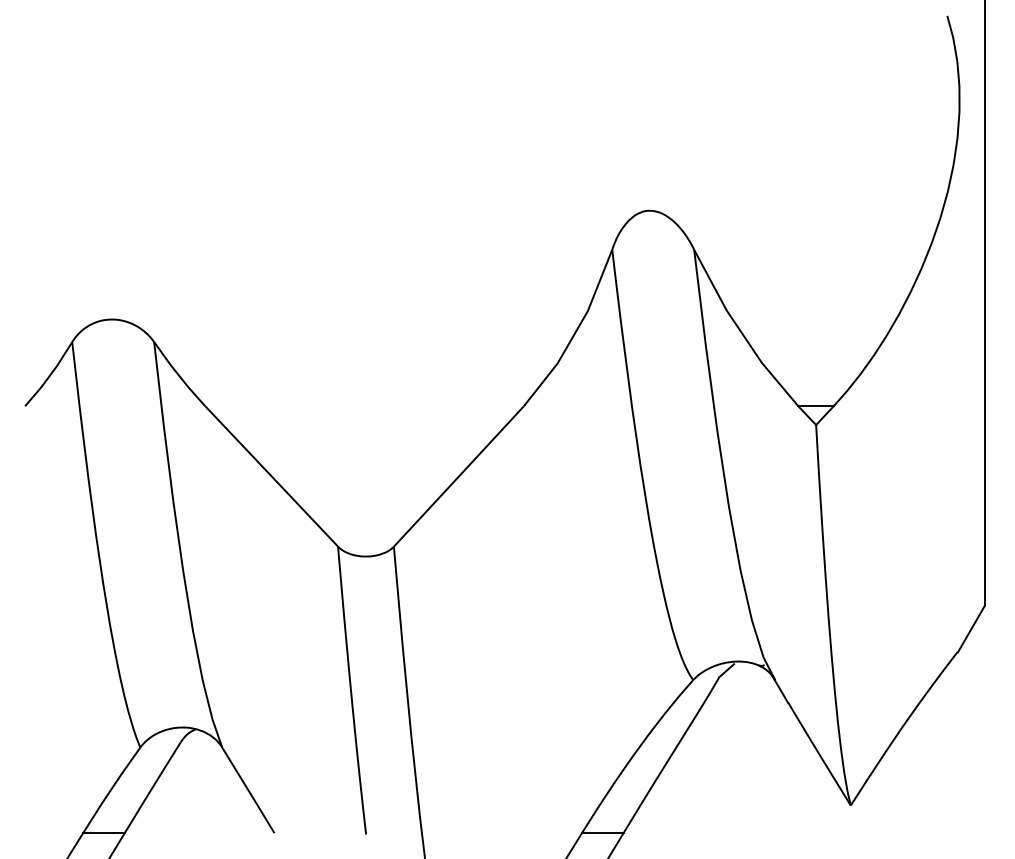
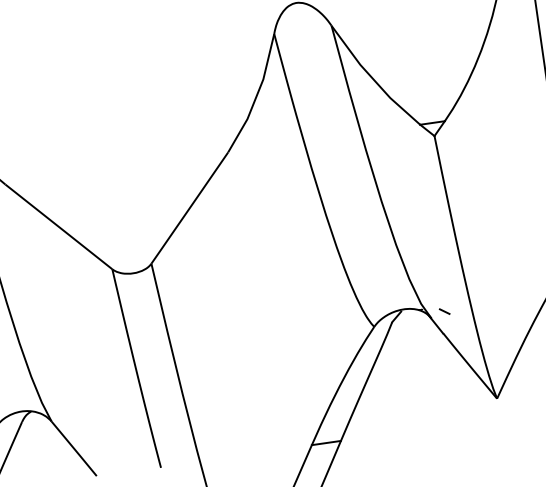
line: (794, 672) -> (444, 311), added

